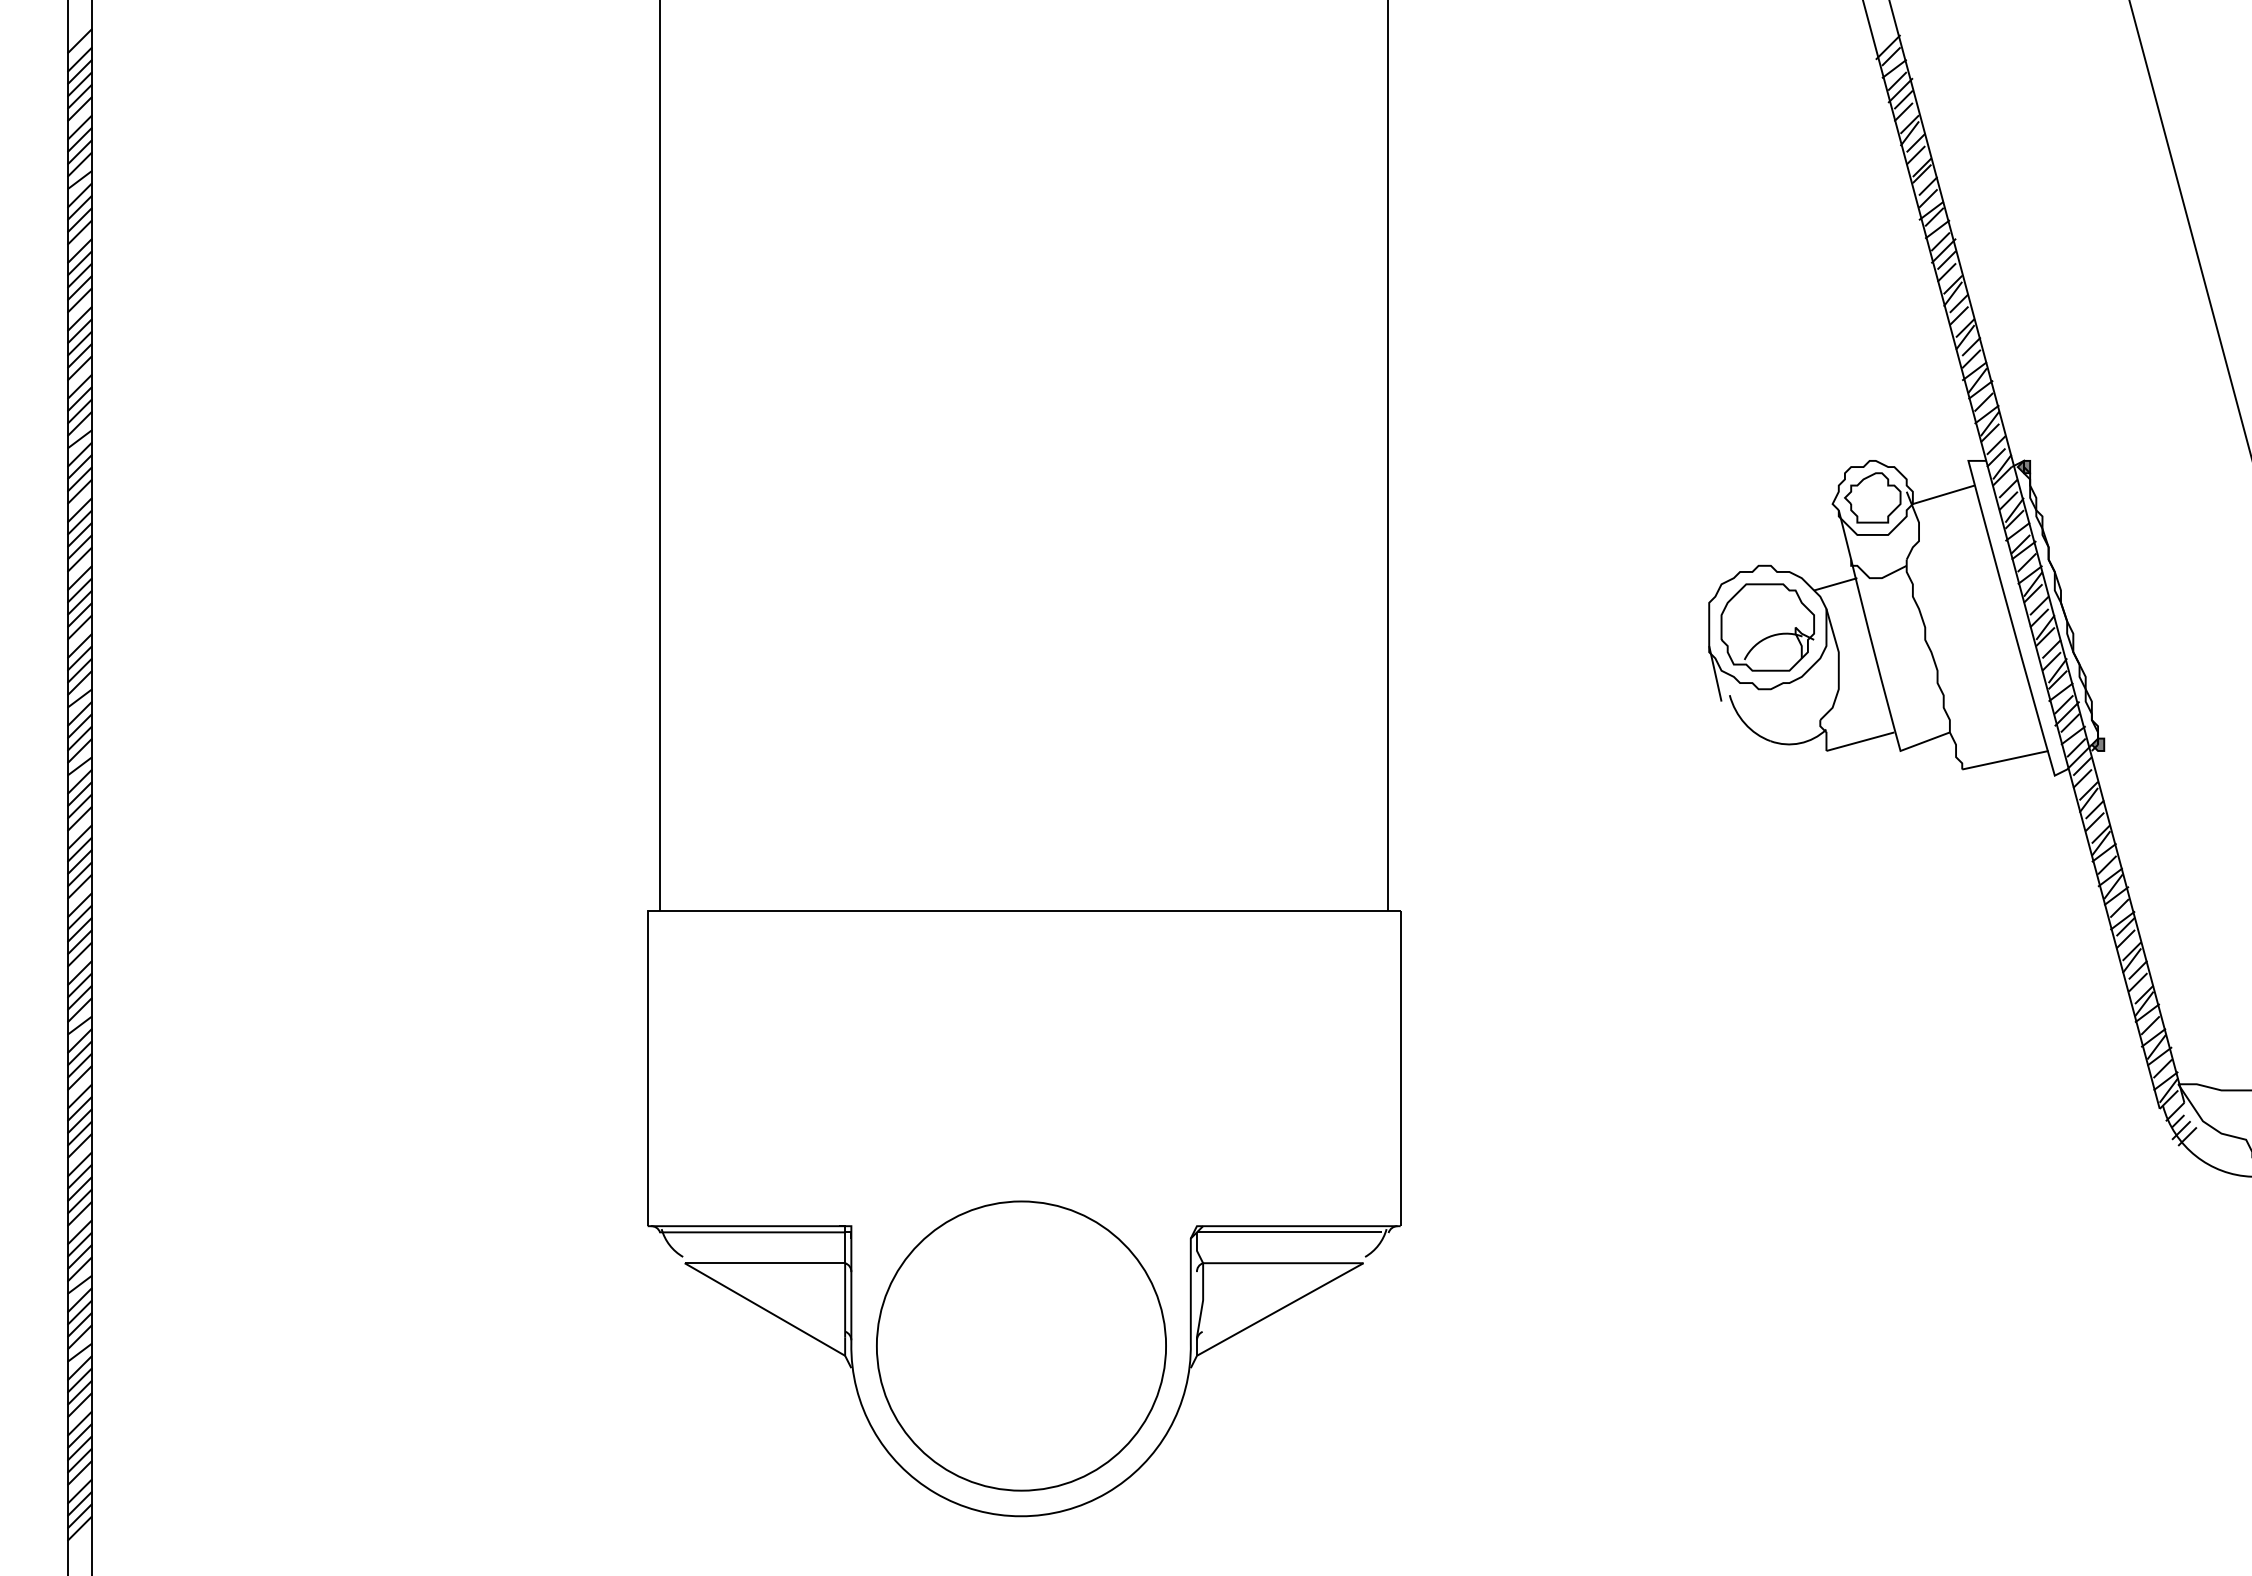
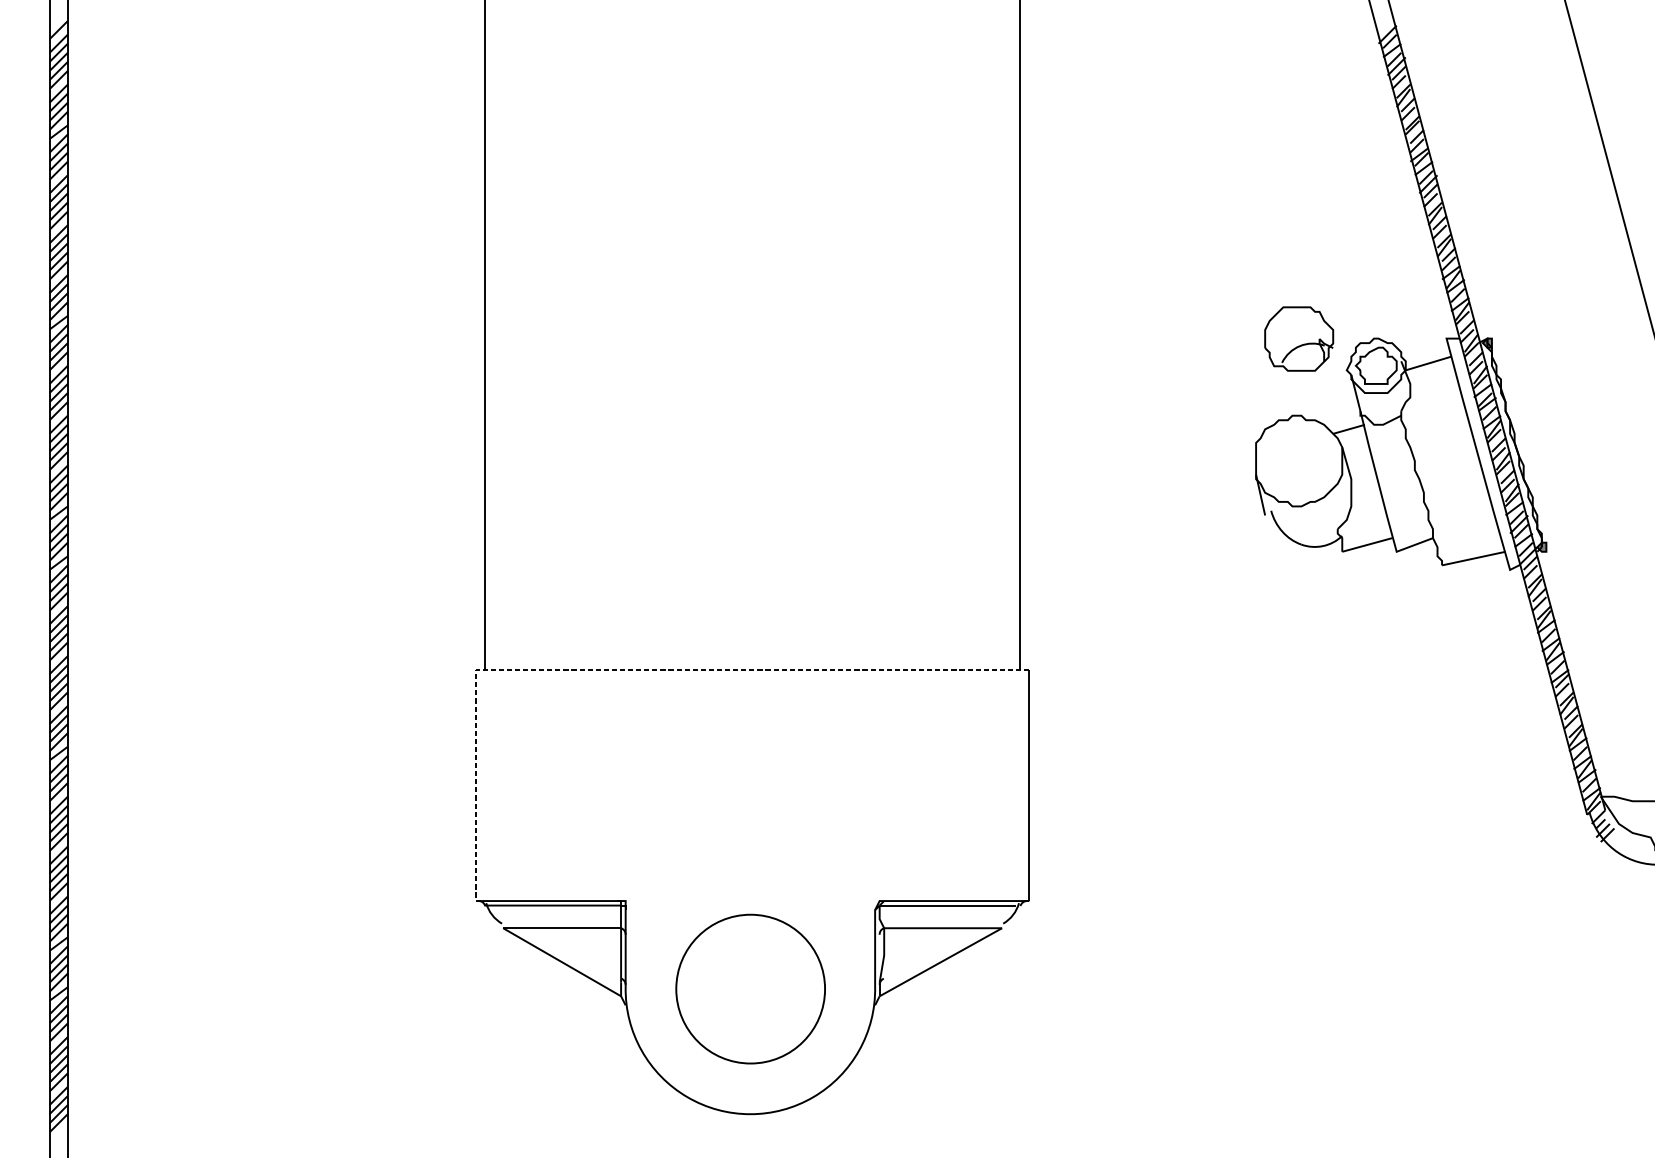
part: (1767, 627) -> (1298, 339), moved
line: (866, 911) -> (636, 669), solid -> dashed
circle: (1021, 1345) -> (750, 988), size x0.7

